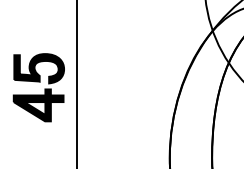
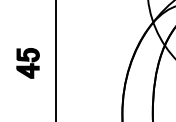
part: (38, 87) -> (27, 63), size x0.6

